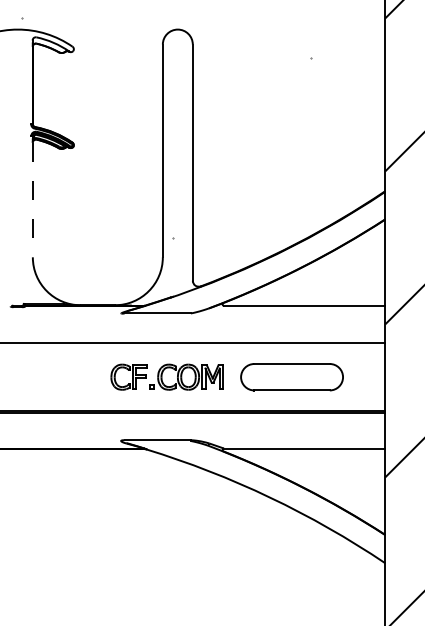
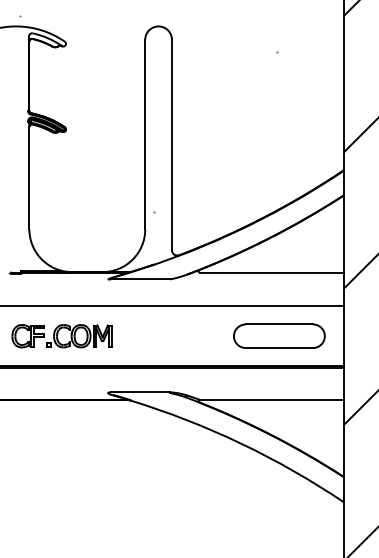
line: (32, 200) -> (29, 178), dashed -> solid
part: (292, 376) -> (279, 335), moved
part: (166, 377) -> (61, 336), moved

